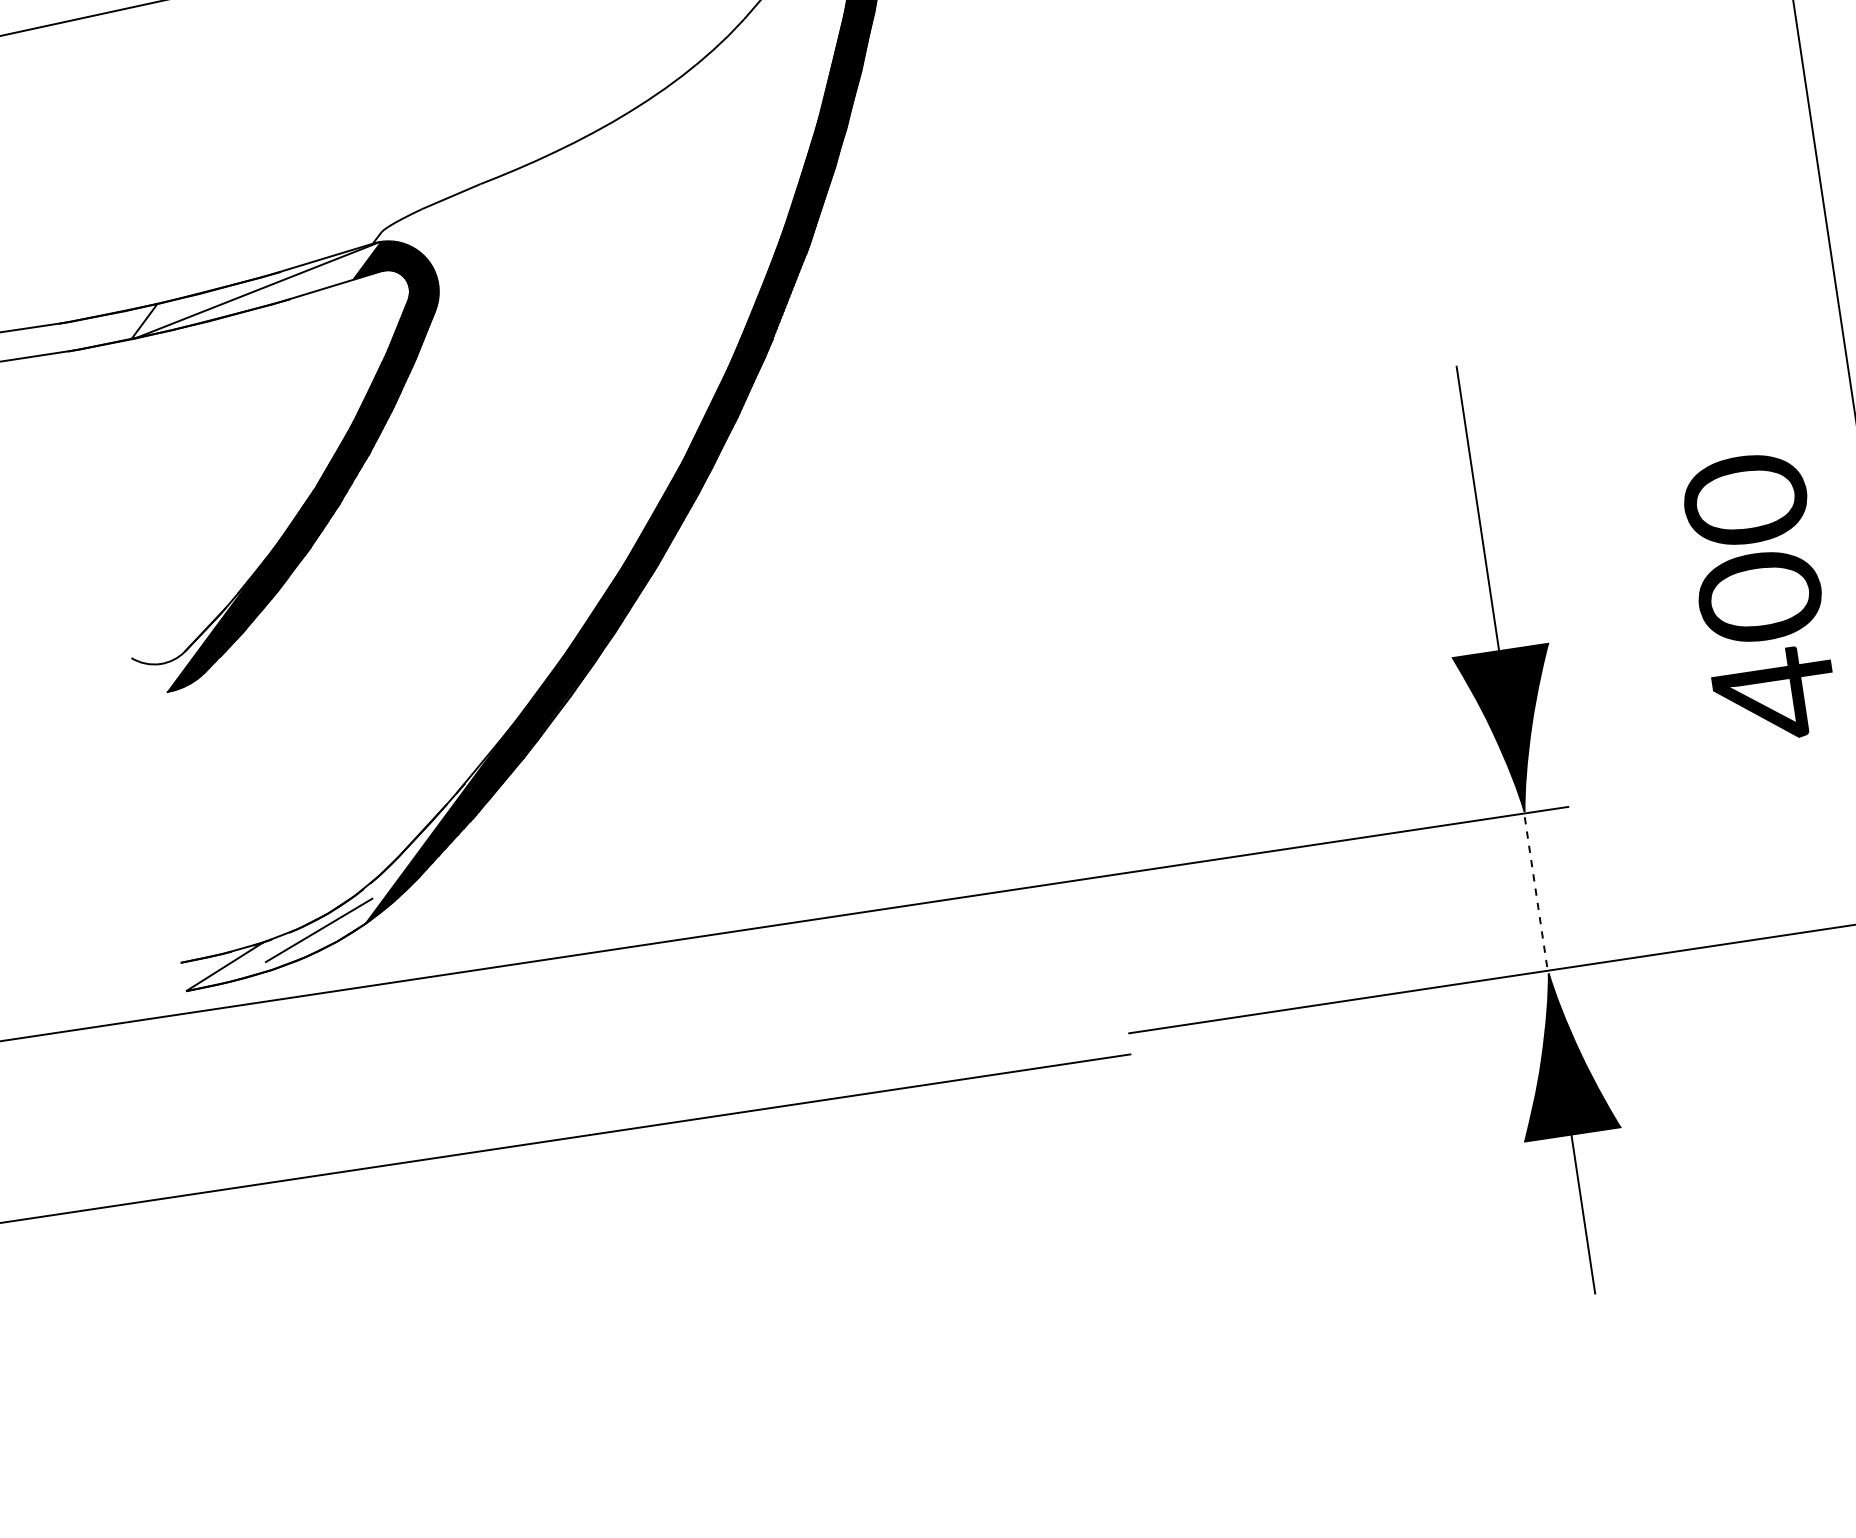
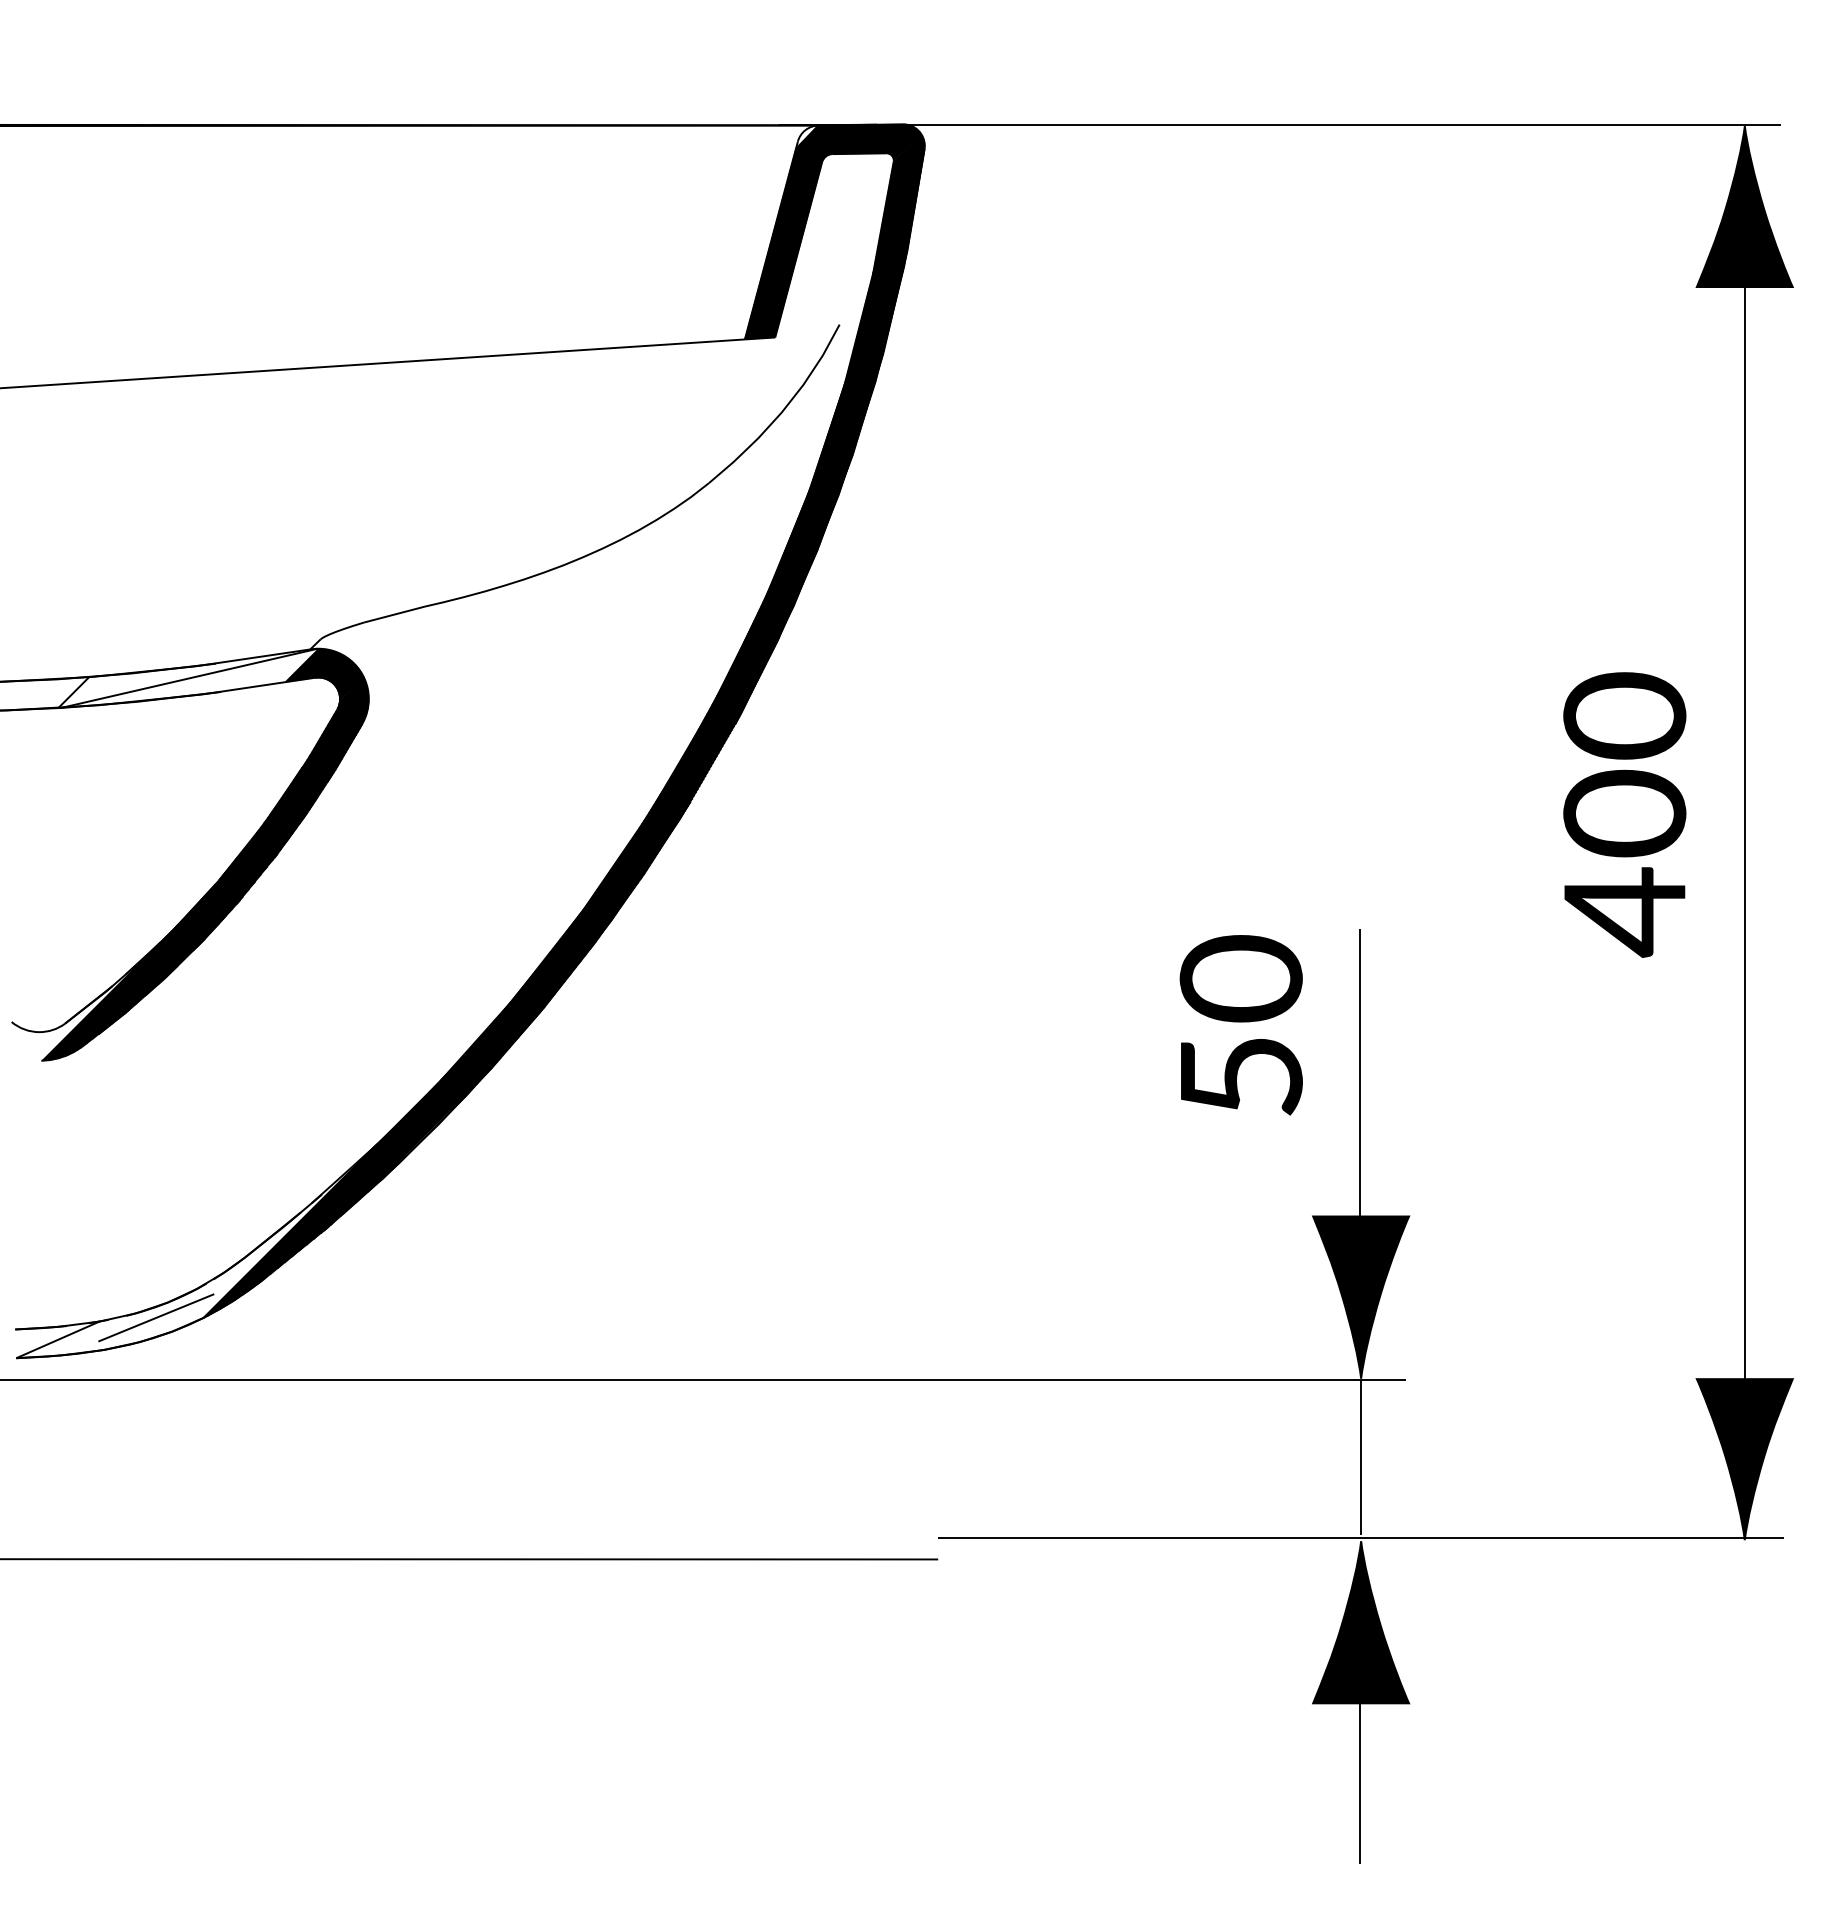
part: (1352, 479) -> (1240, 1025), added
part: (1759, 597) -> (1624, 814), moved
line: (1535, 889) -> (1360, 1456), dashed -> solid

